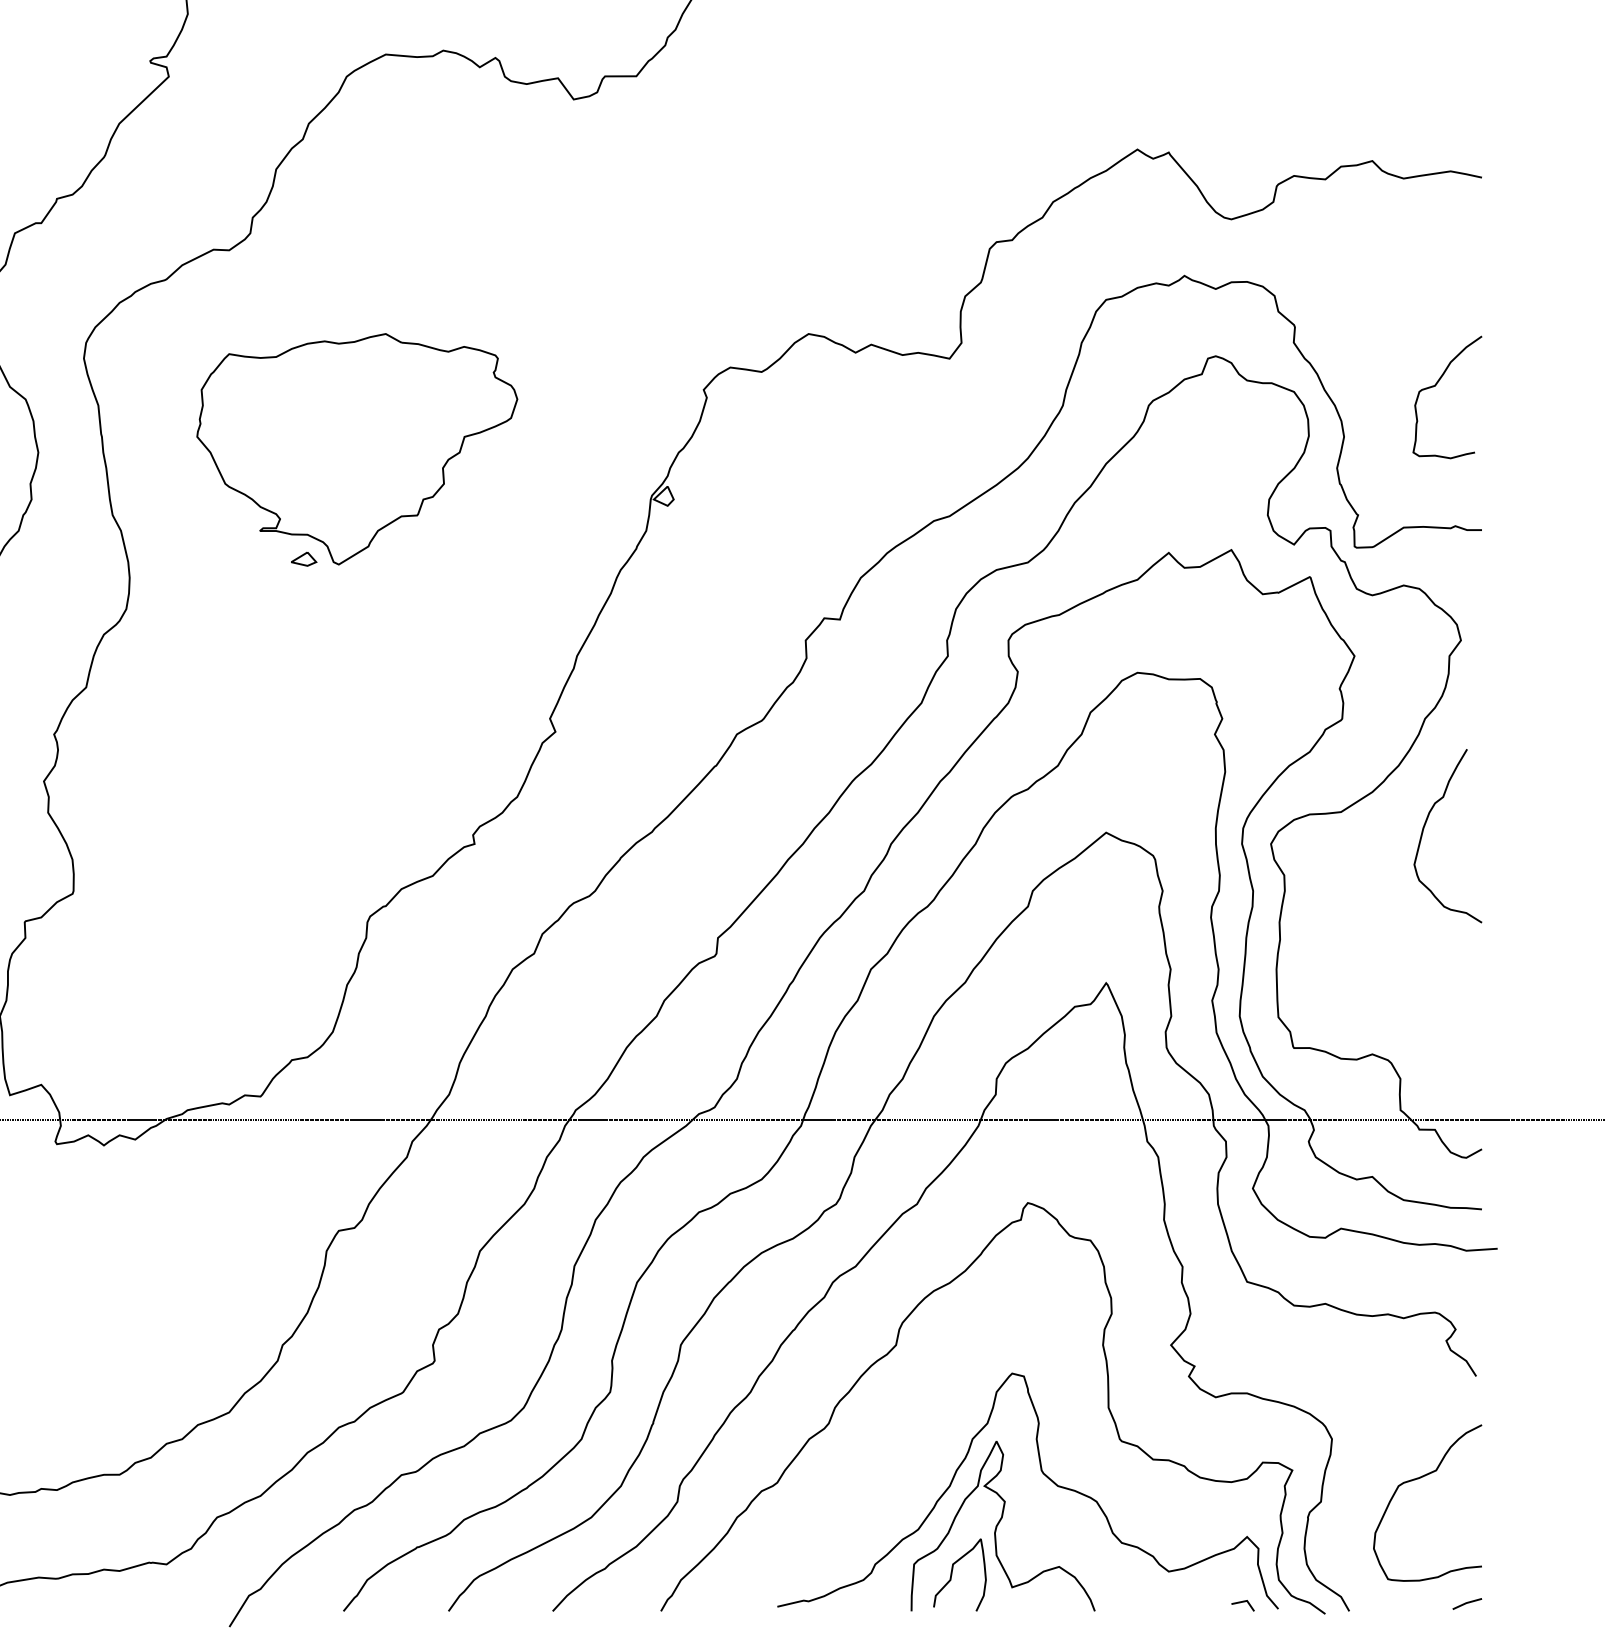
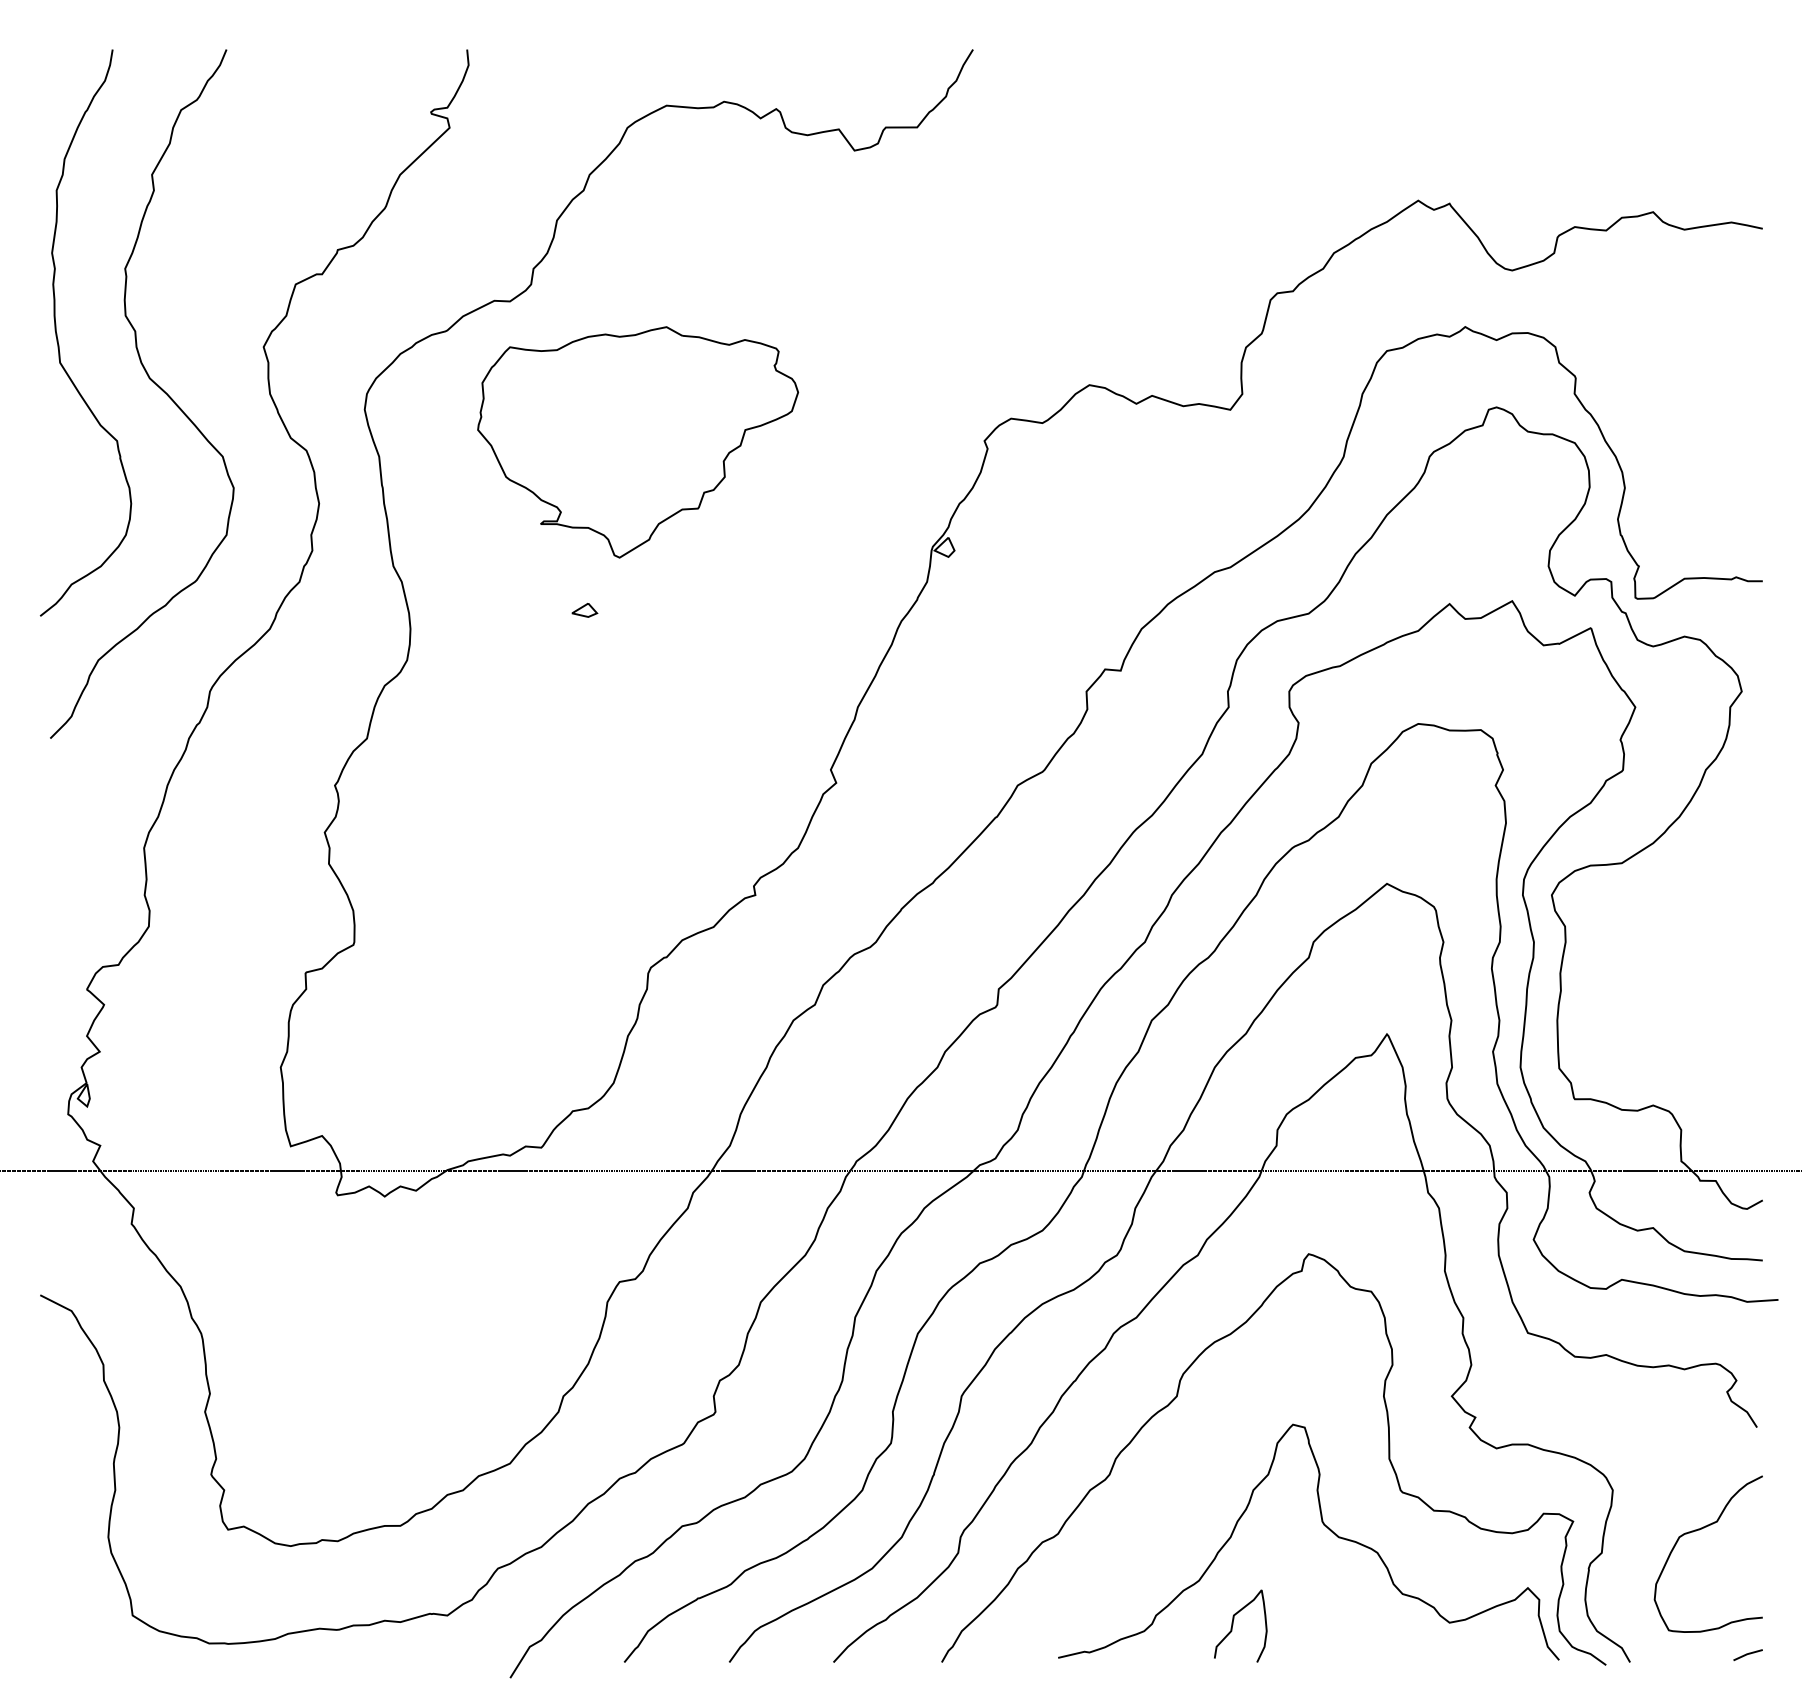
curve: (1436, 385) -> (1717, 436), removed
part: (357, 449) -> (638, 442), moved
curve: (1423, 832) -> (1704, 883), removed
curve: (998, 1525) -> (1279, 1576), removed
line: (1240, 1603) -> (1521, 1654), removed

